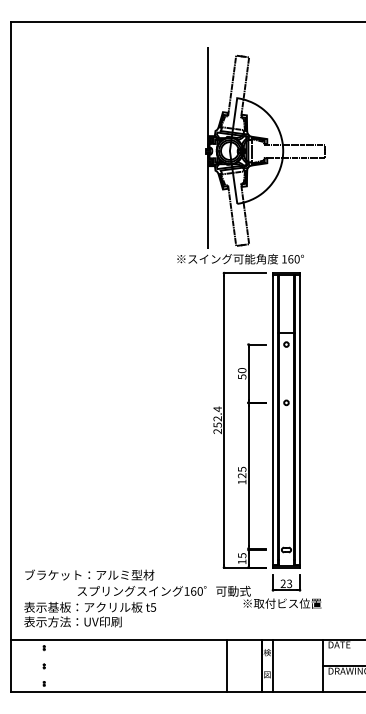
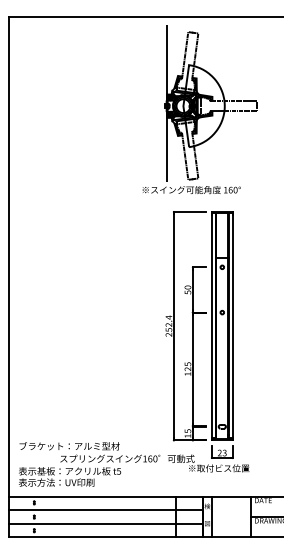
part: (250, 155) -> (199, 109), moved
line: (135, 657) -> (105, 510), added
line: (135, 675) -> (105, 524), added

